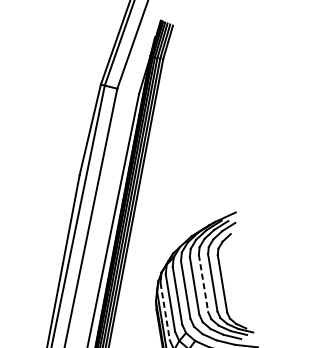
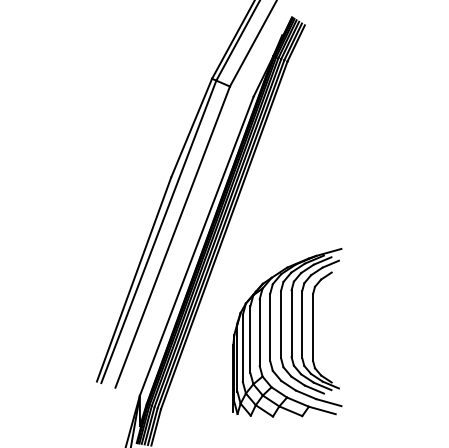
line: (203, 283) -> (291, 323), dashed -> solid
line: (164, 311) -> (242, 348), dashed -> solid

